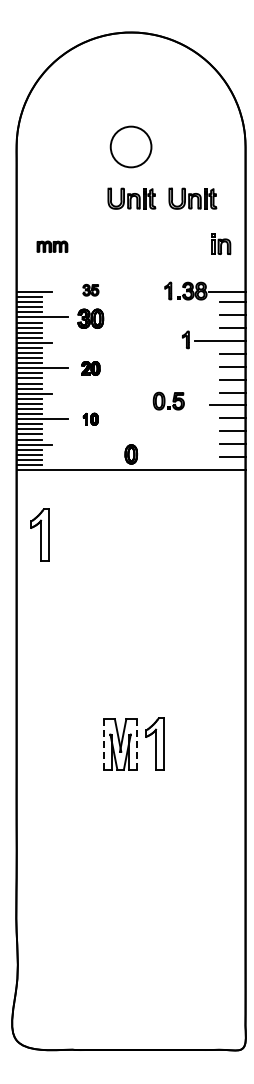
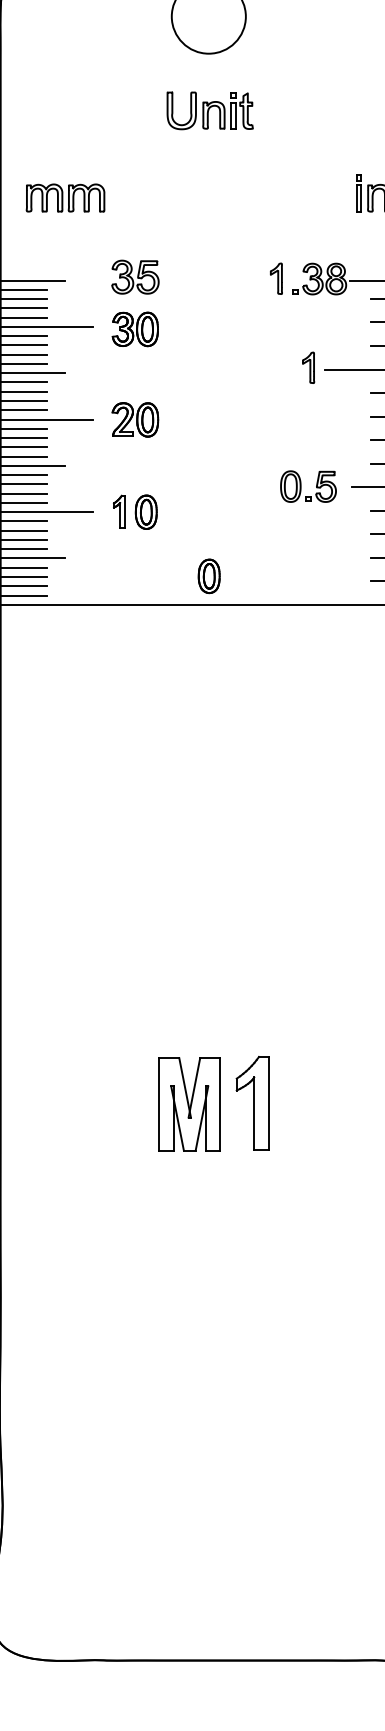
part: (192, 198) -> (320, 110), removed
part: (52, 246) -> (65, 197), size x1.43
part: (90, 290) -> (134, 277), size x1.67
part: (90, 368) -> (134, 419), size x1.43
part: (168, 400) -> (307, 485), moved
part: (90, 419) -> (134, 512), size x1.67
part: (39, 534) -> (42, 722), removed
line: (103, 743) -> (158, 1102), dashed -> solid
line: (137, 744) -> (220, 1104), dashed -> solid

